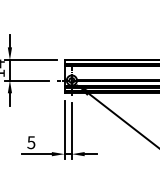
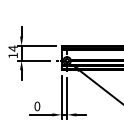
text: (31, 142) -> (37, 106), 5 -> 0

